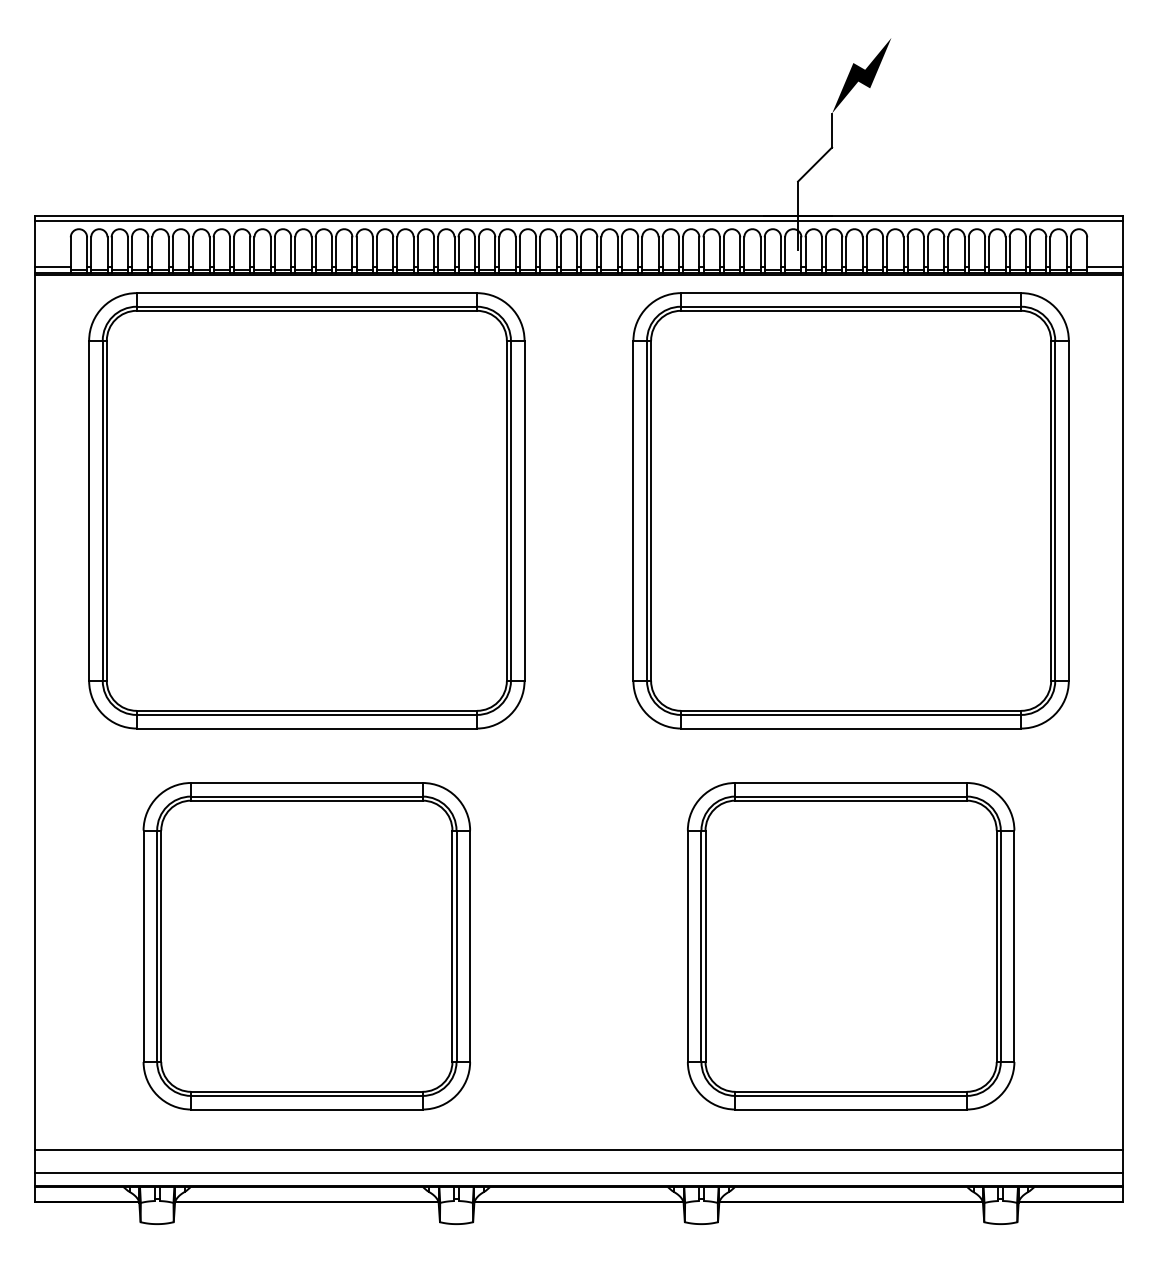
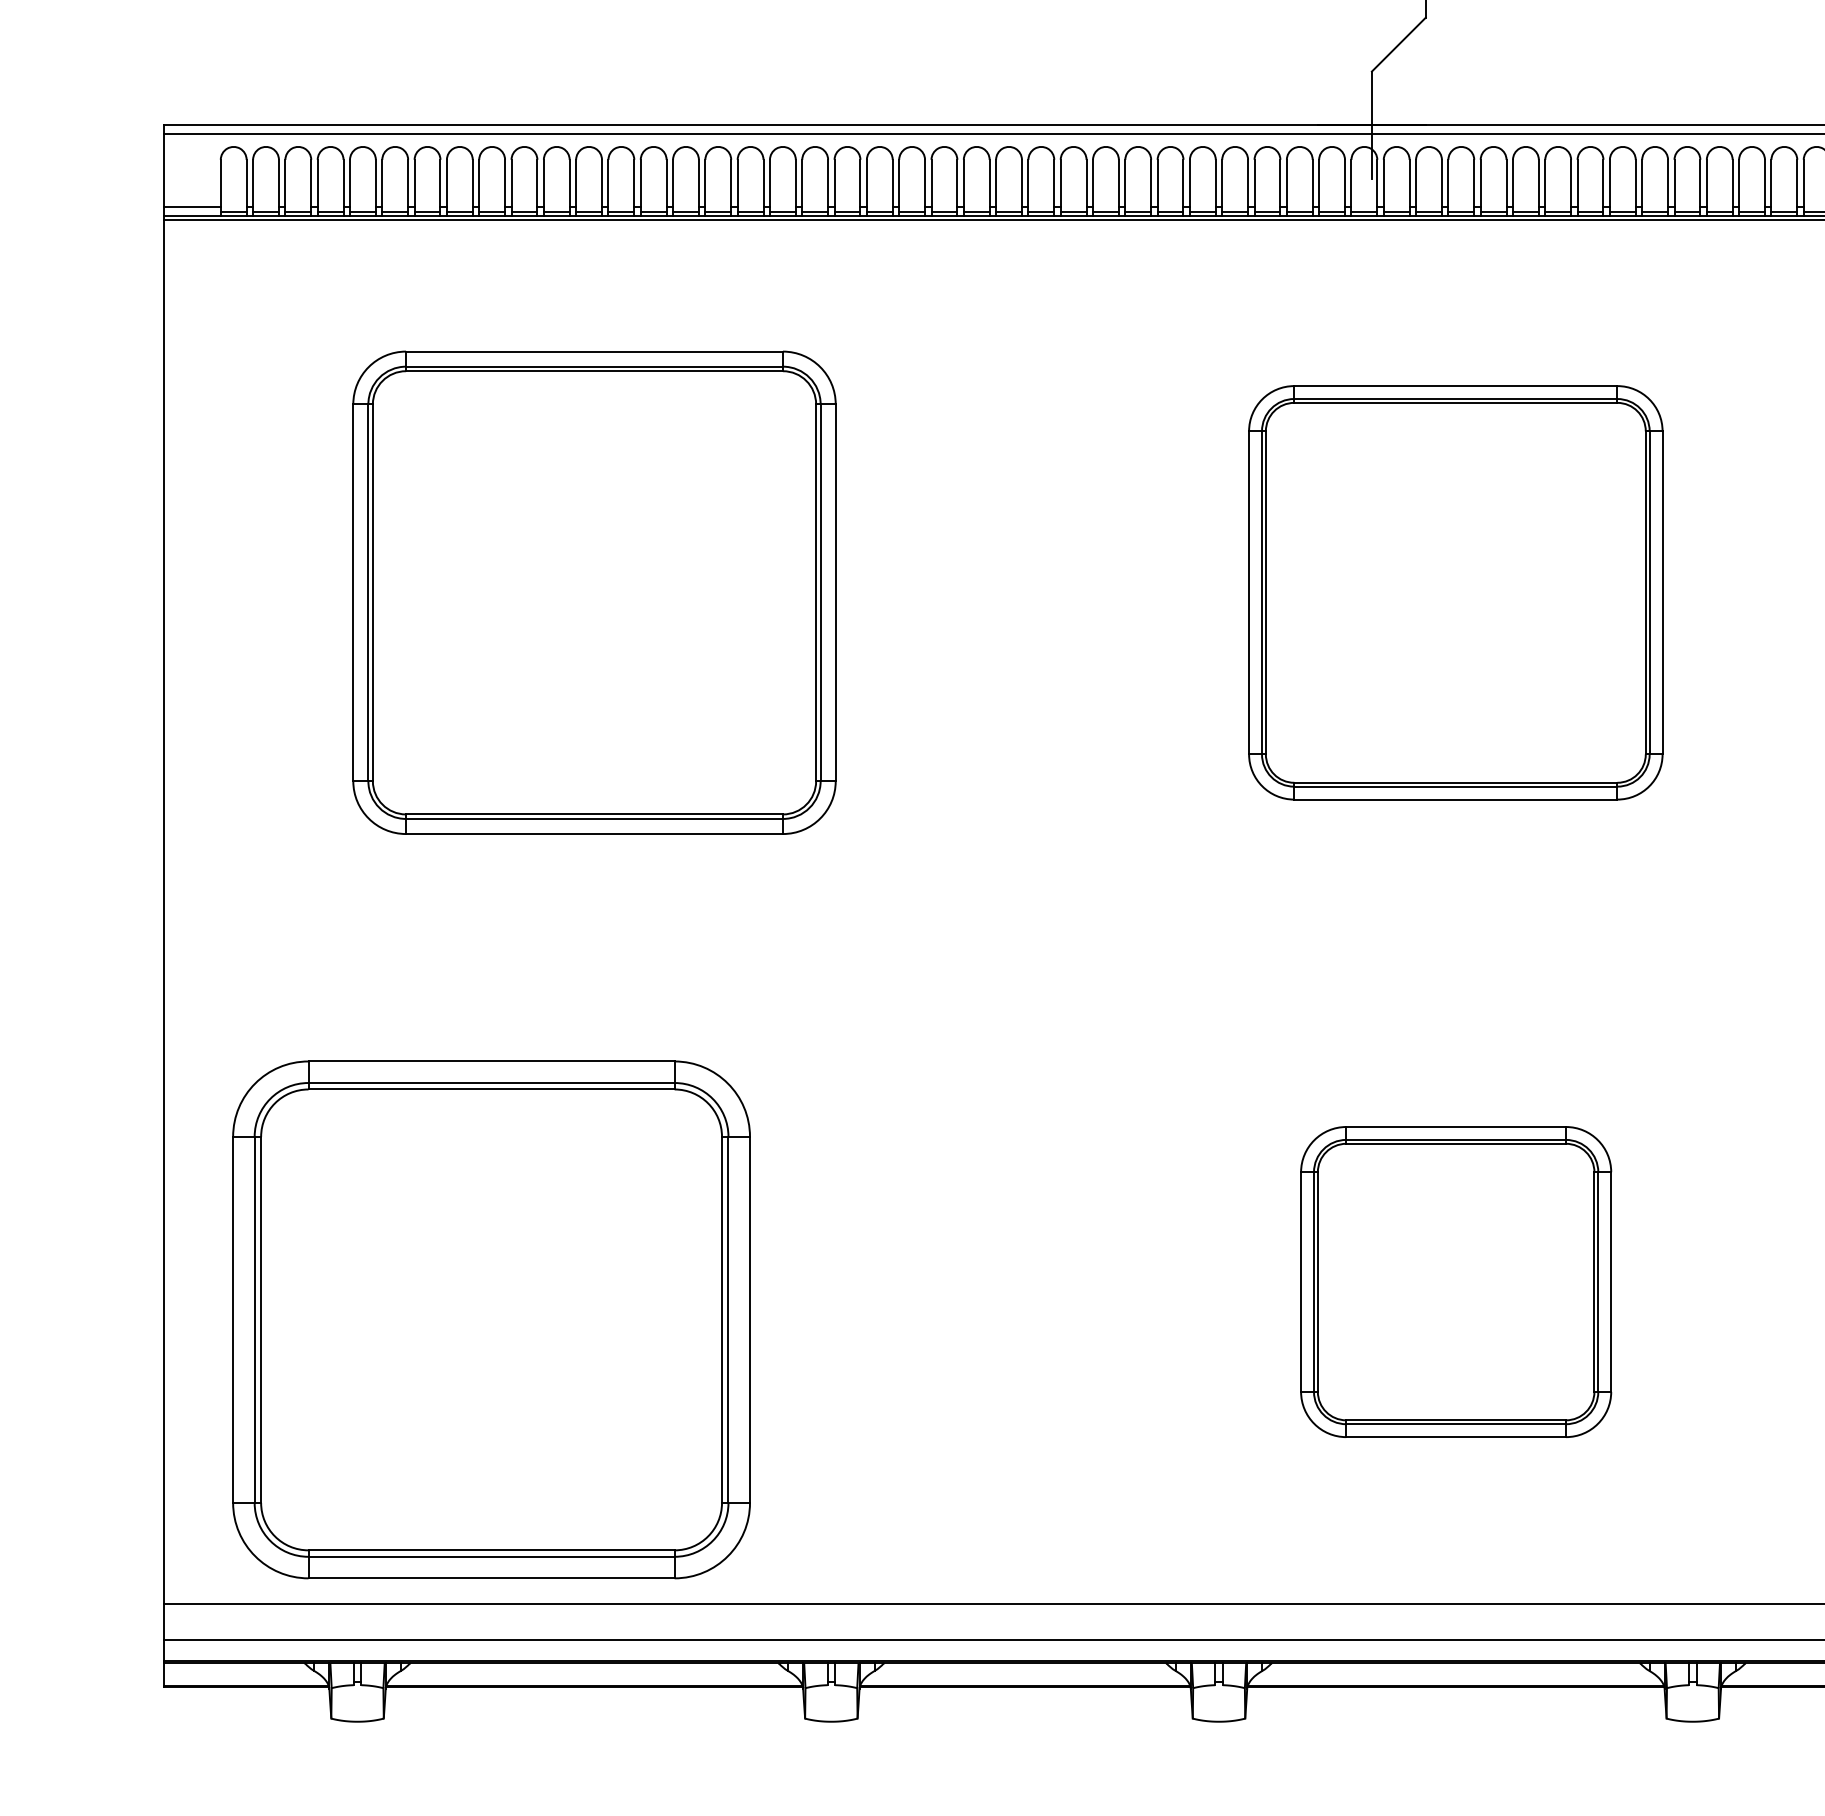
part: (306, 510) -> (593, 592), size x0.7
part: (850, 510) -> (1454, 592), size x0.6
part: (306, 946) -> (491, 1320), moved
part: (851, 946) -> (1456, 1282), size x0.6

